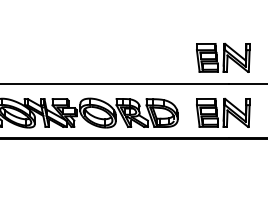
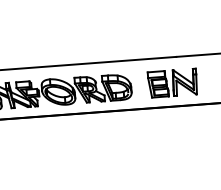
part: (223, 57) -> (169, 32), removed

